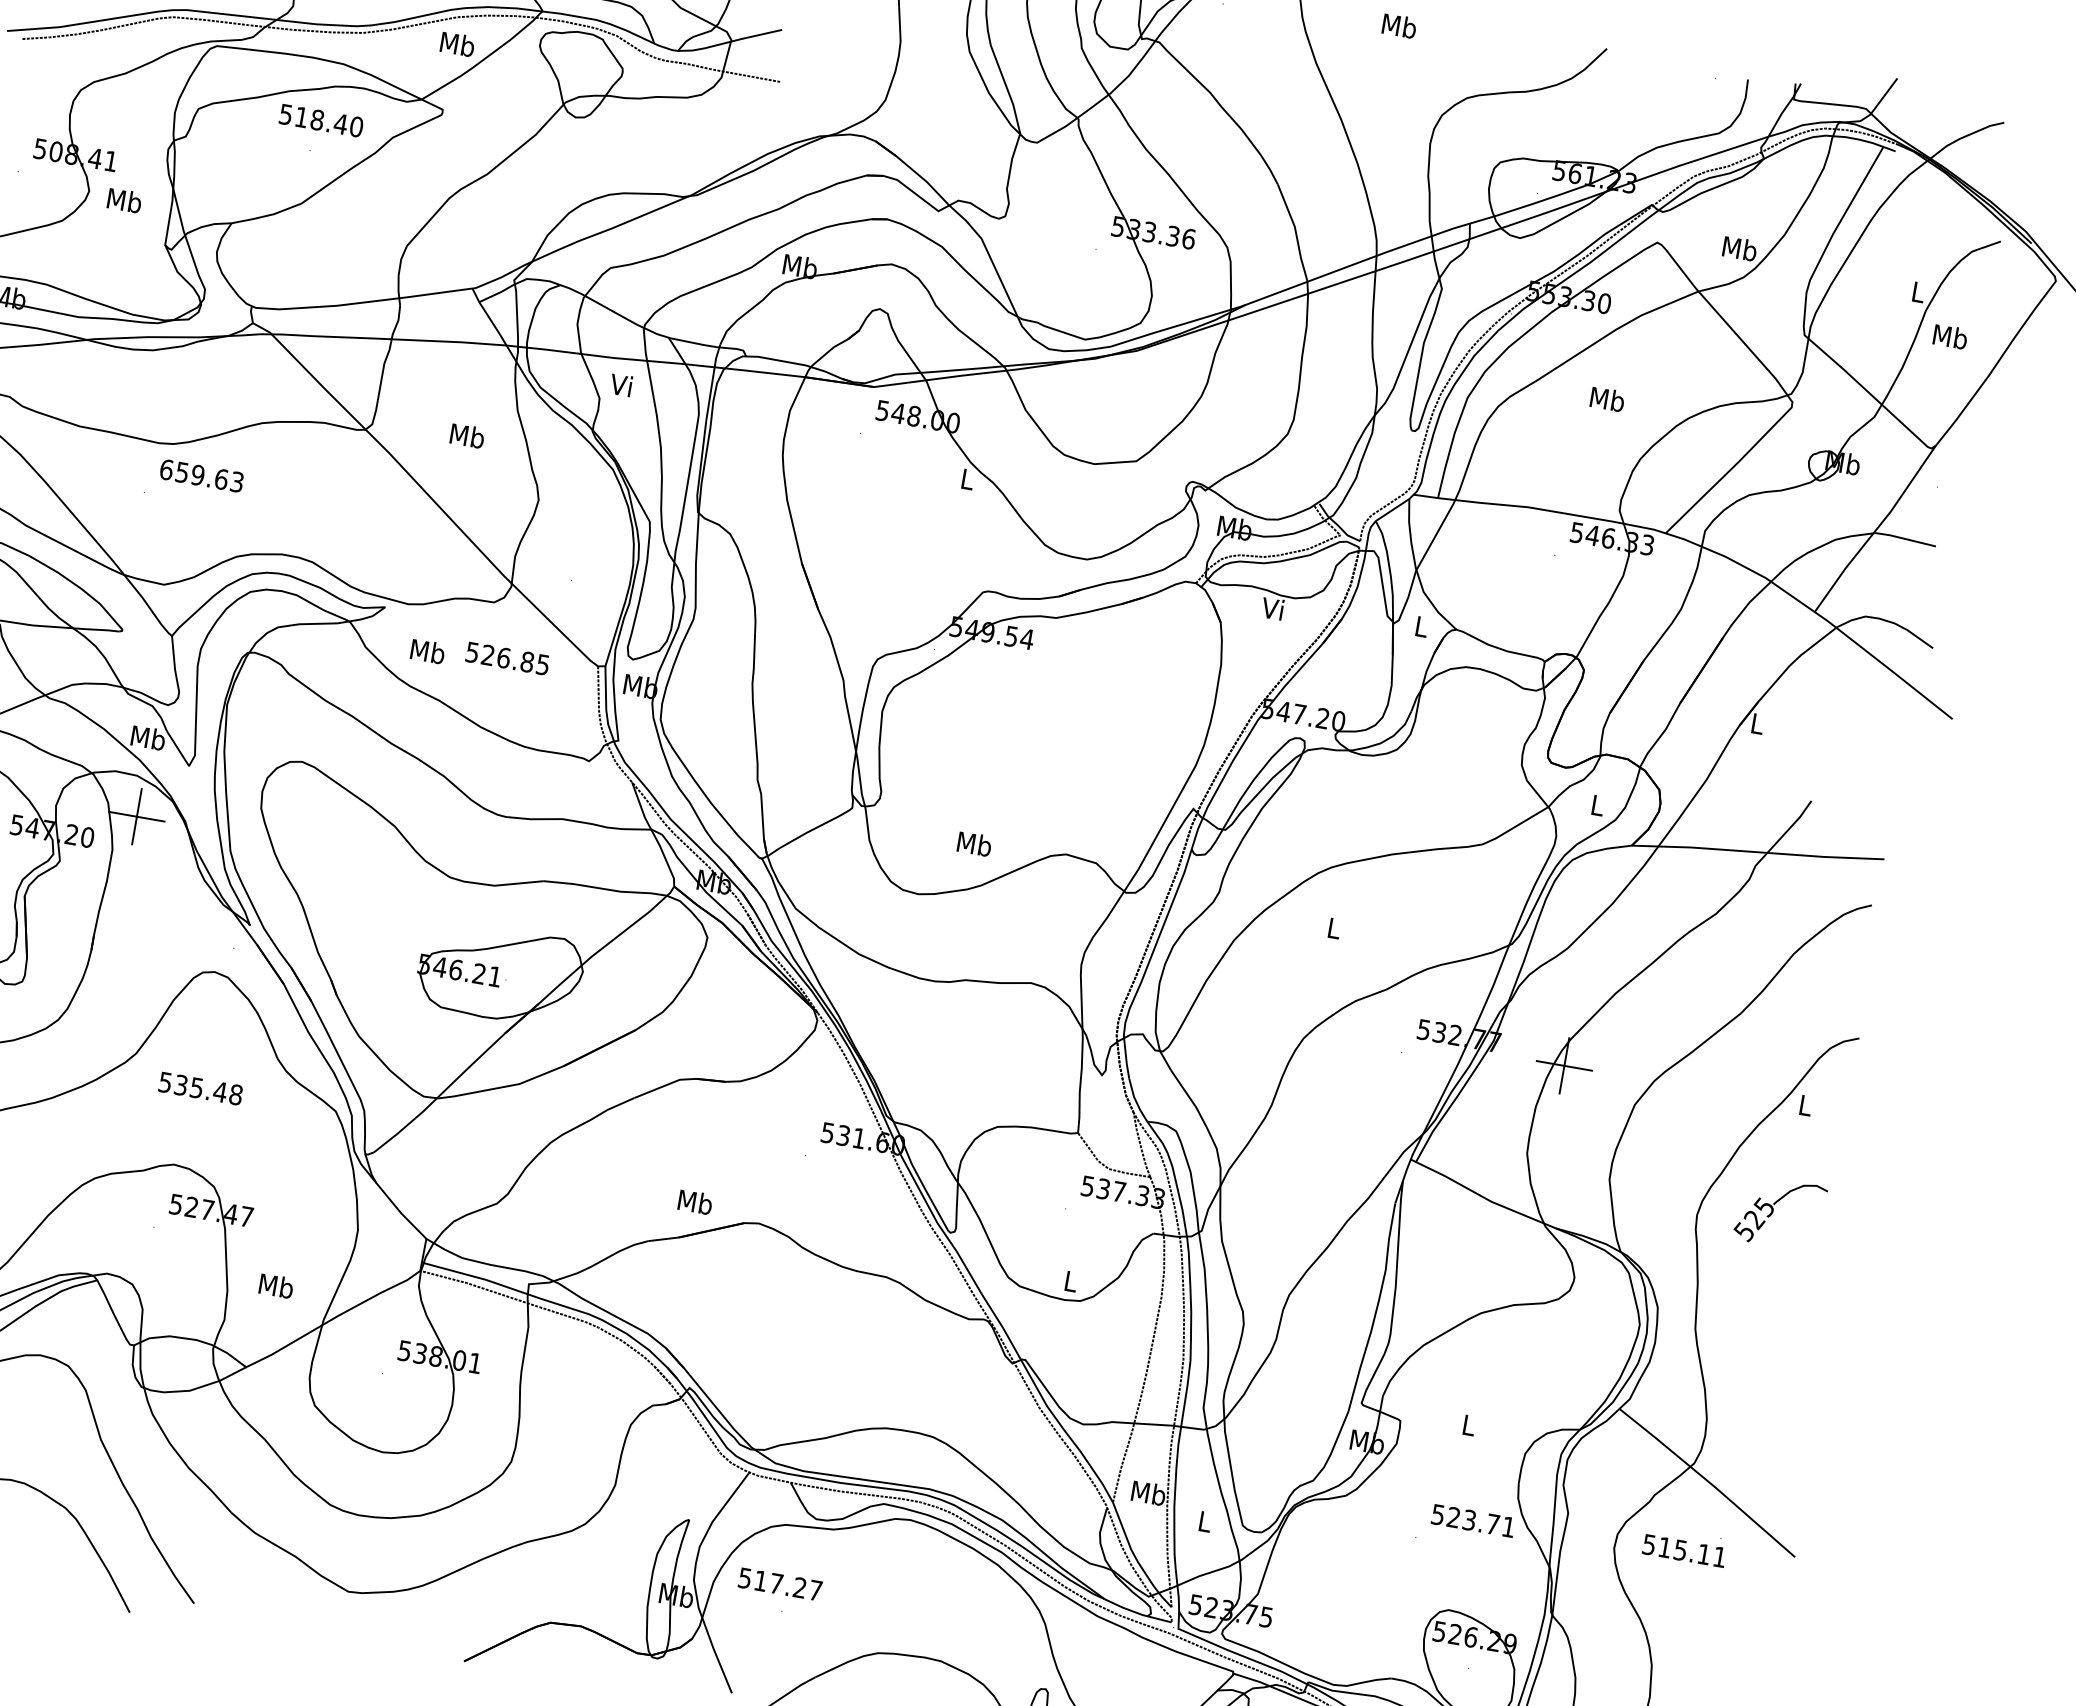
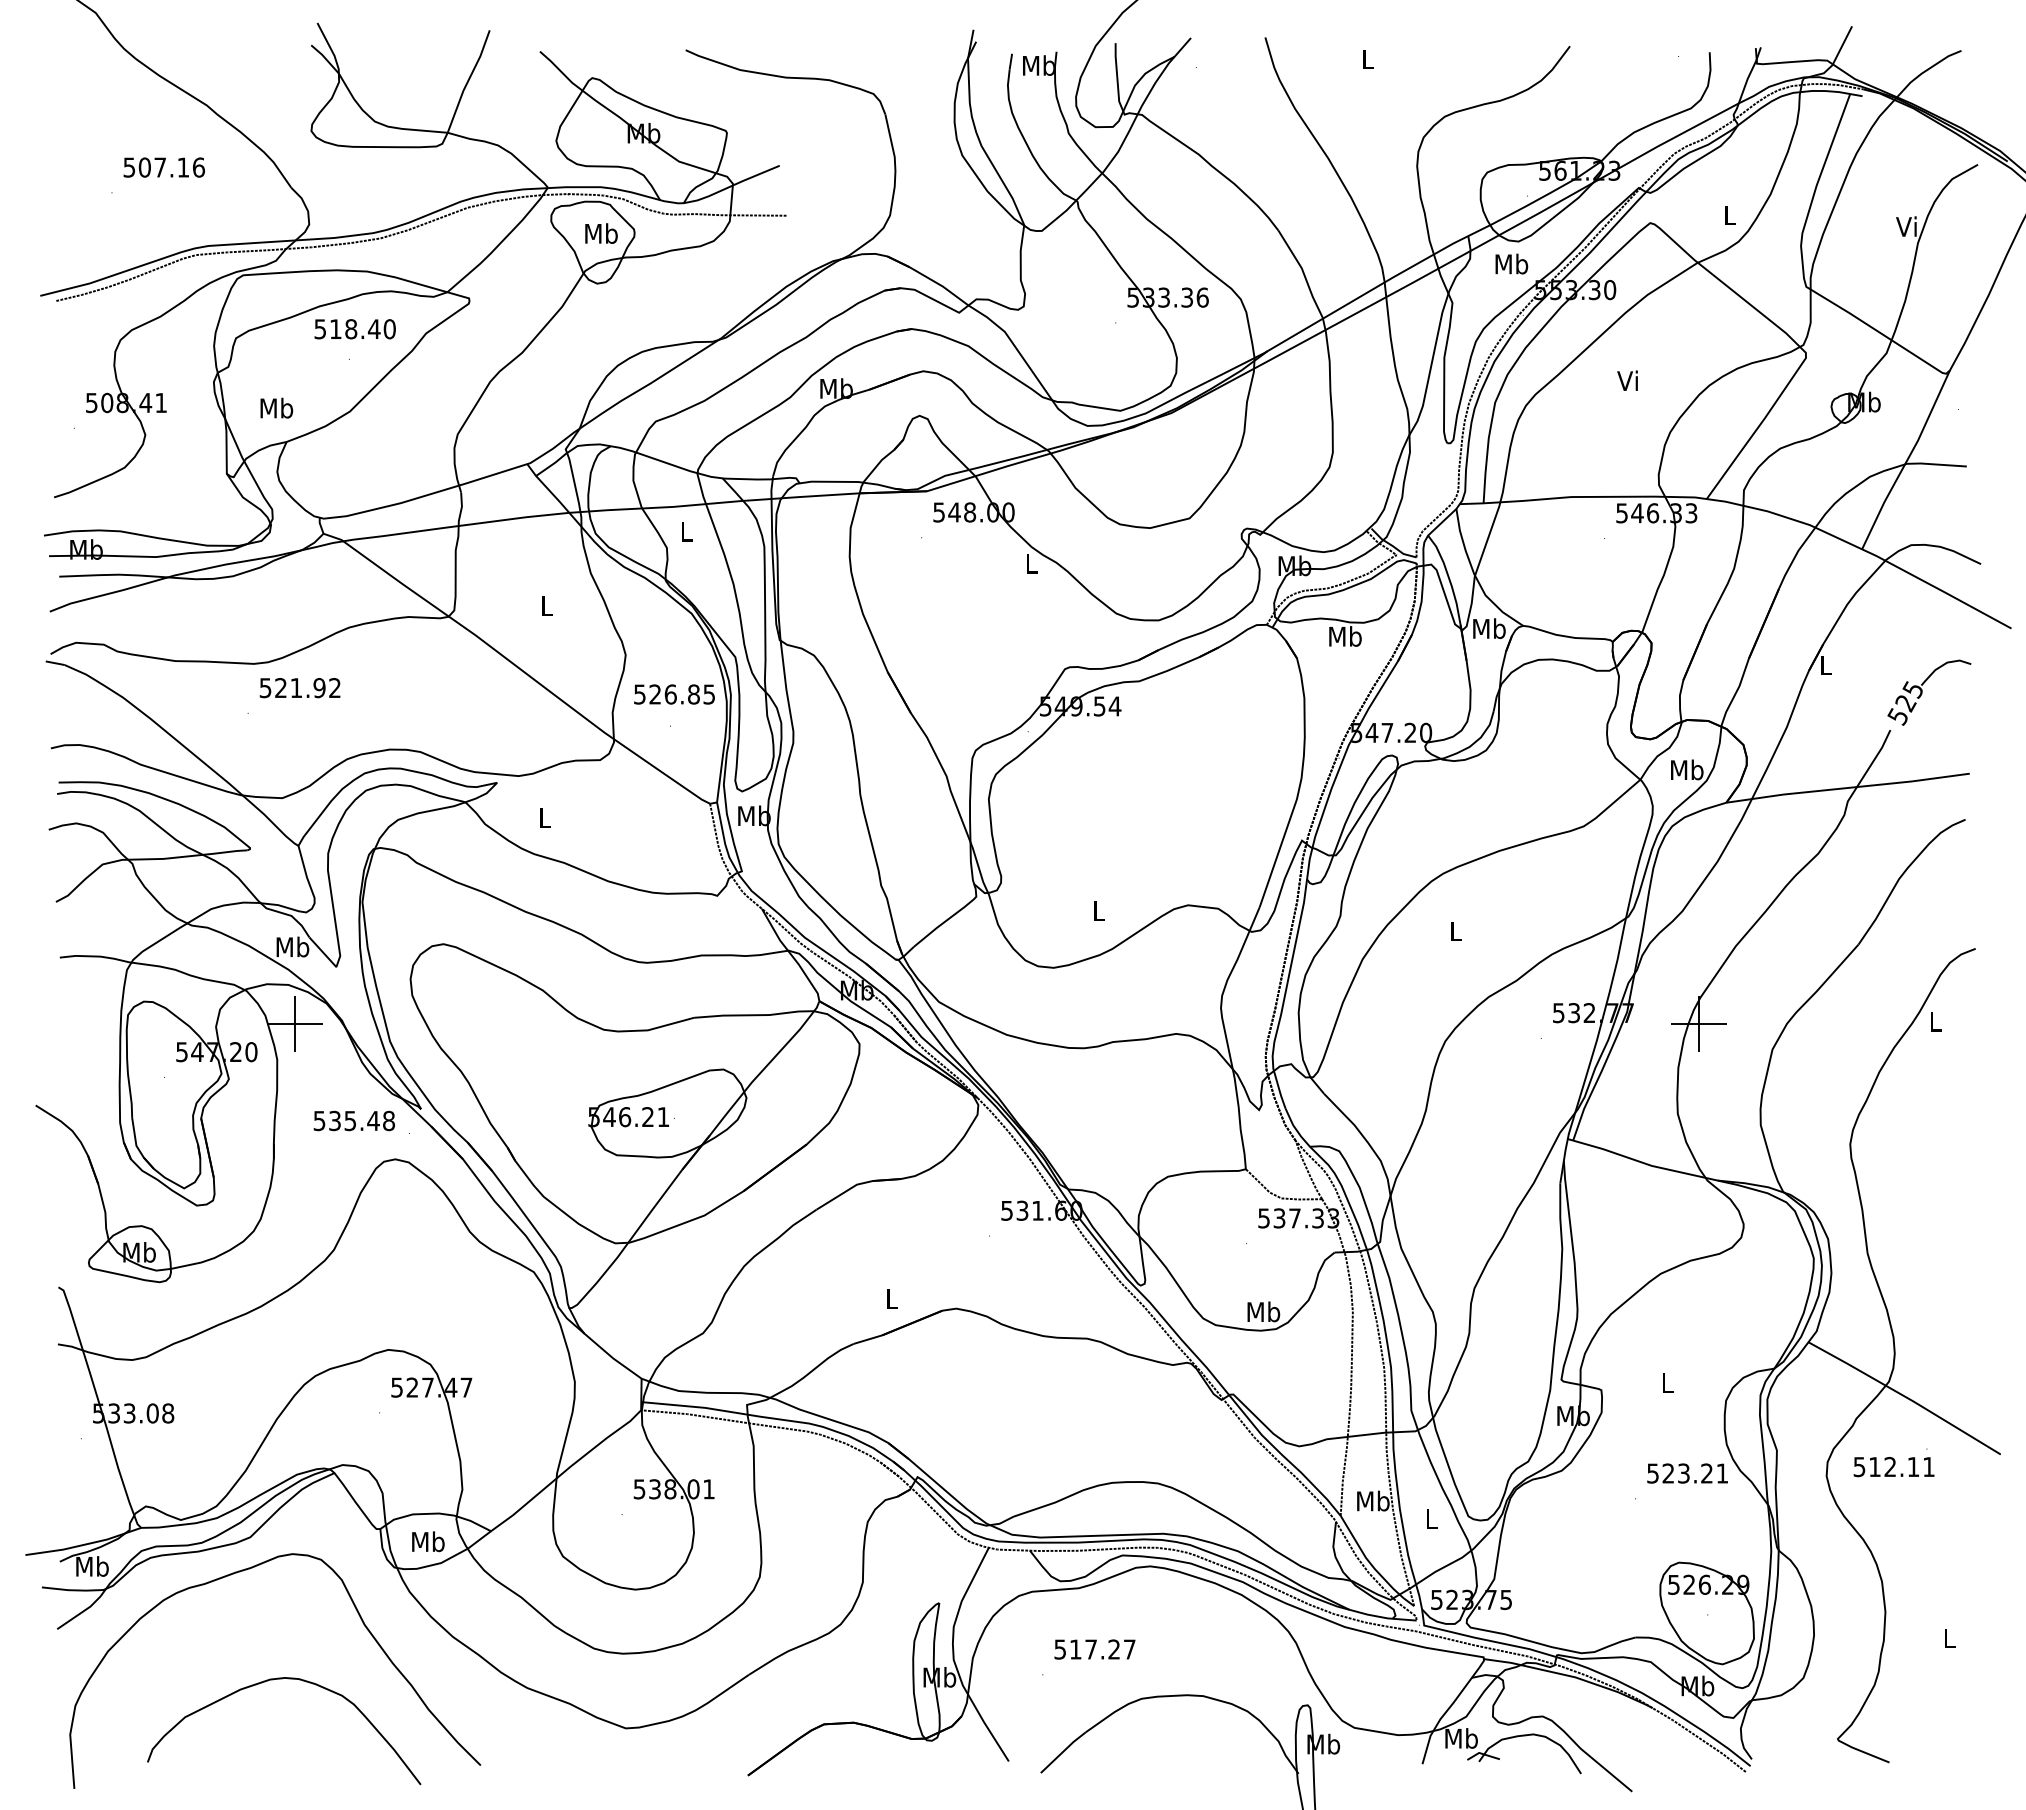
text: (1399, 25) -> (1368, 58), Mb -> L
text: (457, 44) -> (601, 233), moved
text: (124, 199) -> (276, 407), moved
text: (1740, 248) -> (1730, 214), Mb -> L
text: (1917, 291) -> (1906, 226), L -> Vi
text: (1950, 336) -> (1511, 263), moved
text: (620, 384) -> (684, 531), Vi -> L
text: (1607, 398) -> (1628, 380), Mb -> Vi
text: (466, 435) -> (546, 605), Mb -> L
text: (201, 476) -> (299, 688), 659.63 -> 521.92
text: (1273, 609) -> (1345, 636), Vi -> Mb
text: (1421, 626) -> (1489, 628), L -> Mb
text: (428, 651) -> (545, 817), Mb -> L
text: (507, 658) -> (674, 694), moved
text: (1598, 804) -> (1687, 769), L -> Mb
text: (974, 843) -> (1098, 910), Mb -> L
text: (200, 1088) -> (353, 1120), moved
text: (695, 1201) -> (892, 1298), Mb -> L
part: (1773, 1211) -> (1922, 692), moved
text: (1070, 1280) -> (1263, 1311), L -> Mb
text: (276, 1285) -> (428, 1541), moved
text: (1492, 1524) -> (1706, 1473), 523.71 -> 523.21
text: (1679, 1549) -> (1889, 1466), 515.11 -> 512.11
text: (779, 1584) -> (1094, 1649), moved

